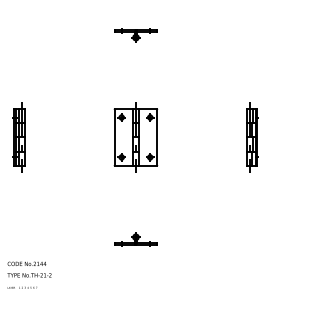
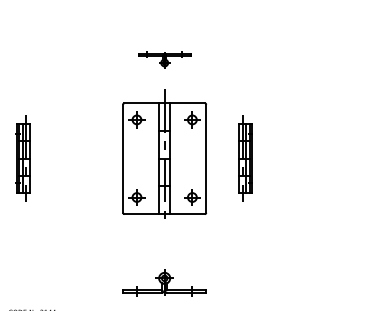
part: (135, 35) -> (164, 60), moved
part: (135, 137) -> (164, 158), size x1.6
part: (252, 137) -> (245, 158), moved
part: (135, 239) -> (164, 282), size x1.6

